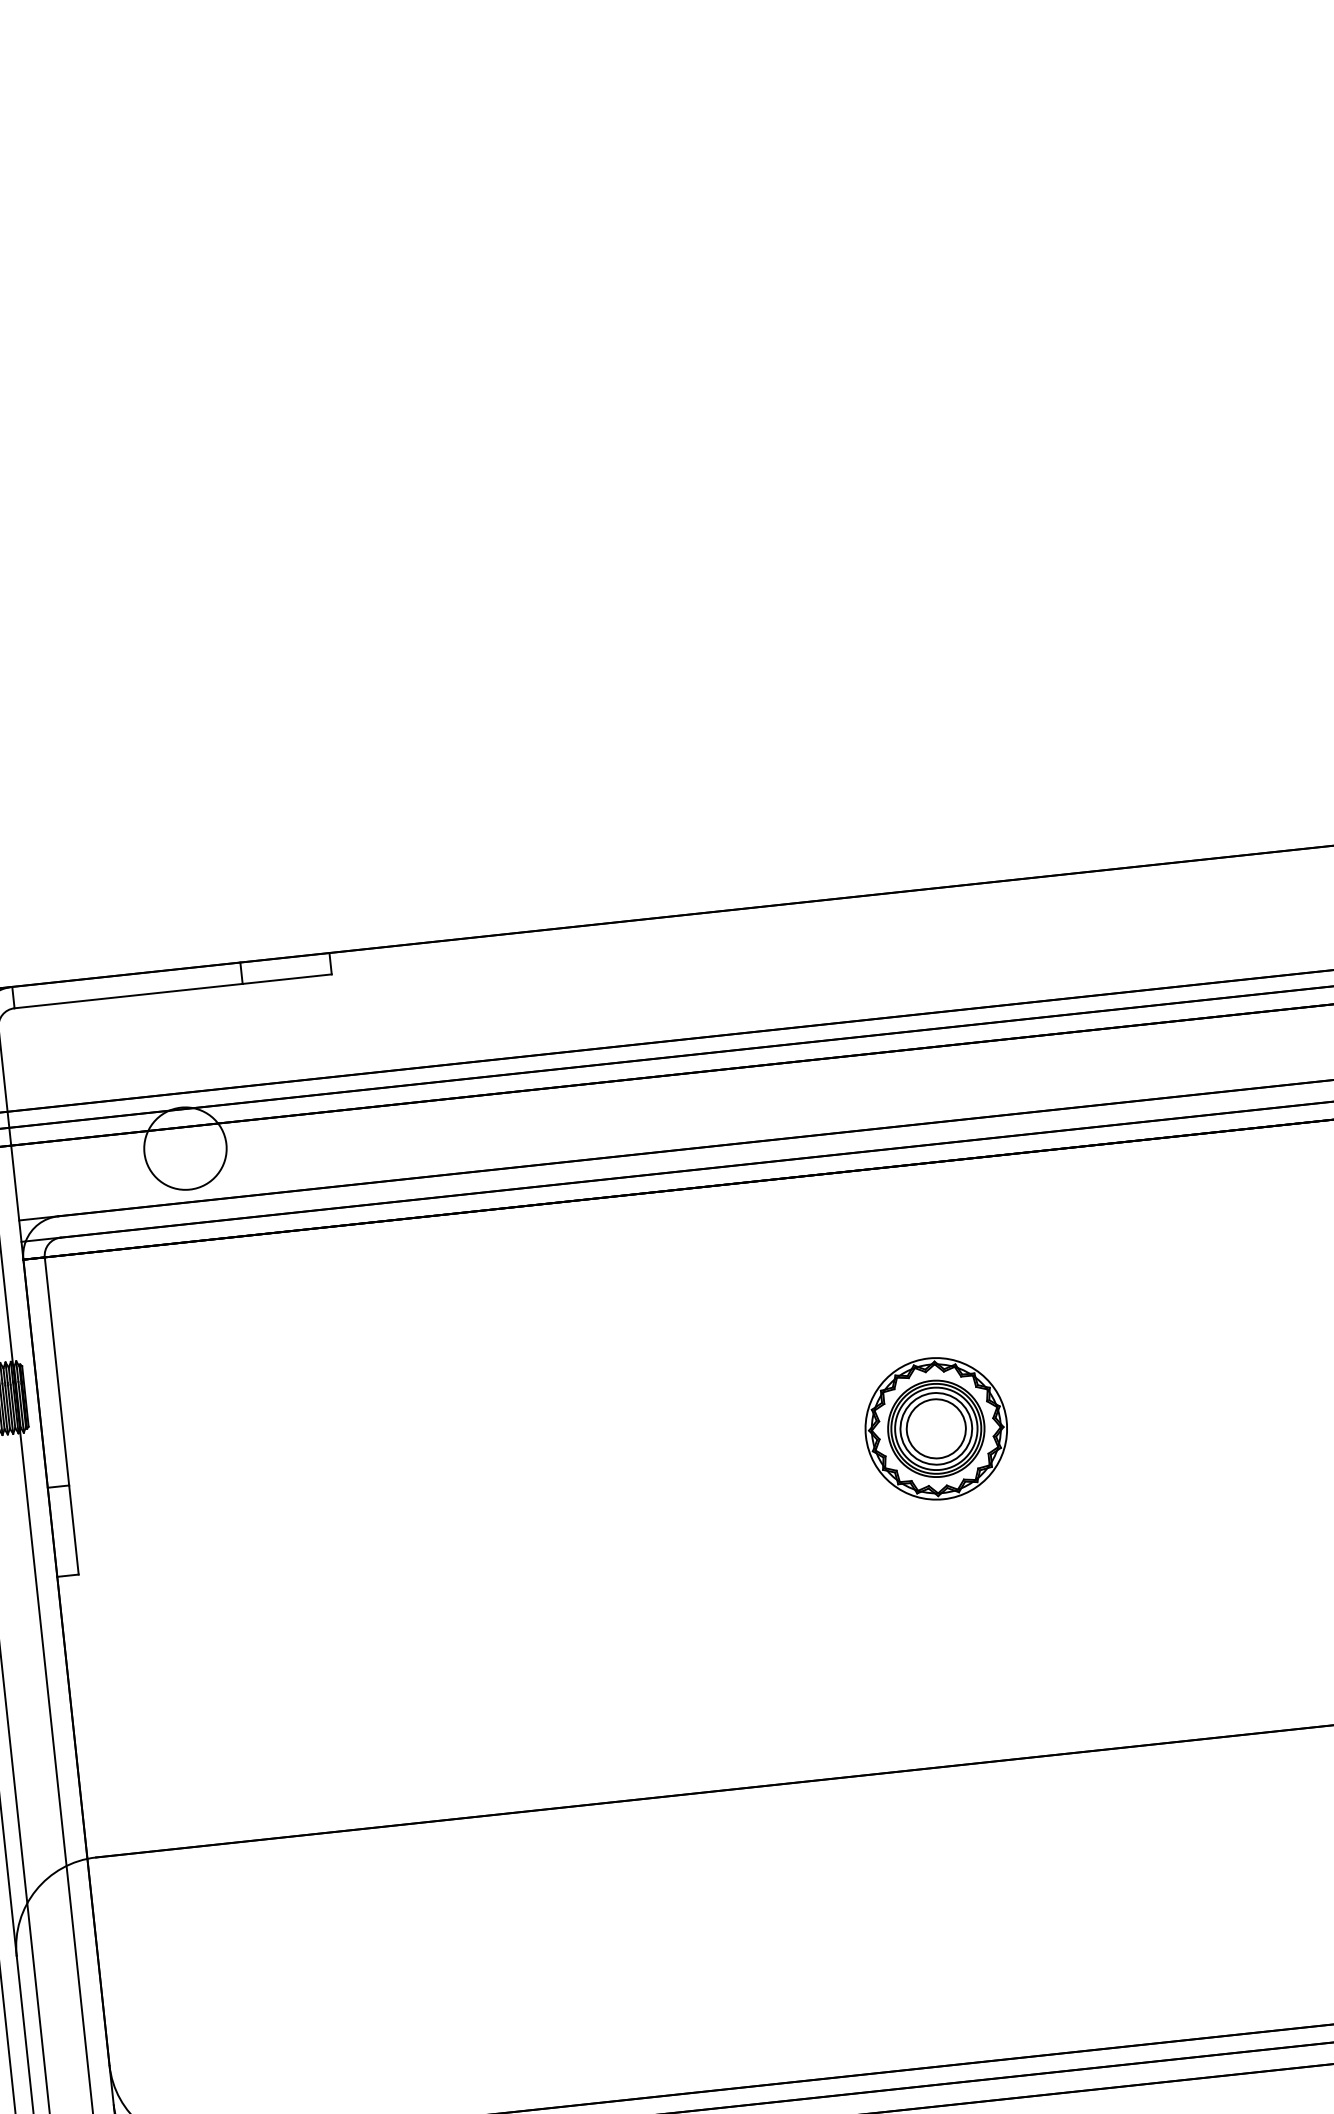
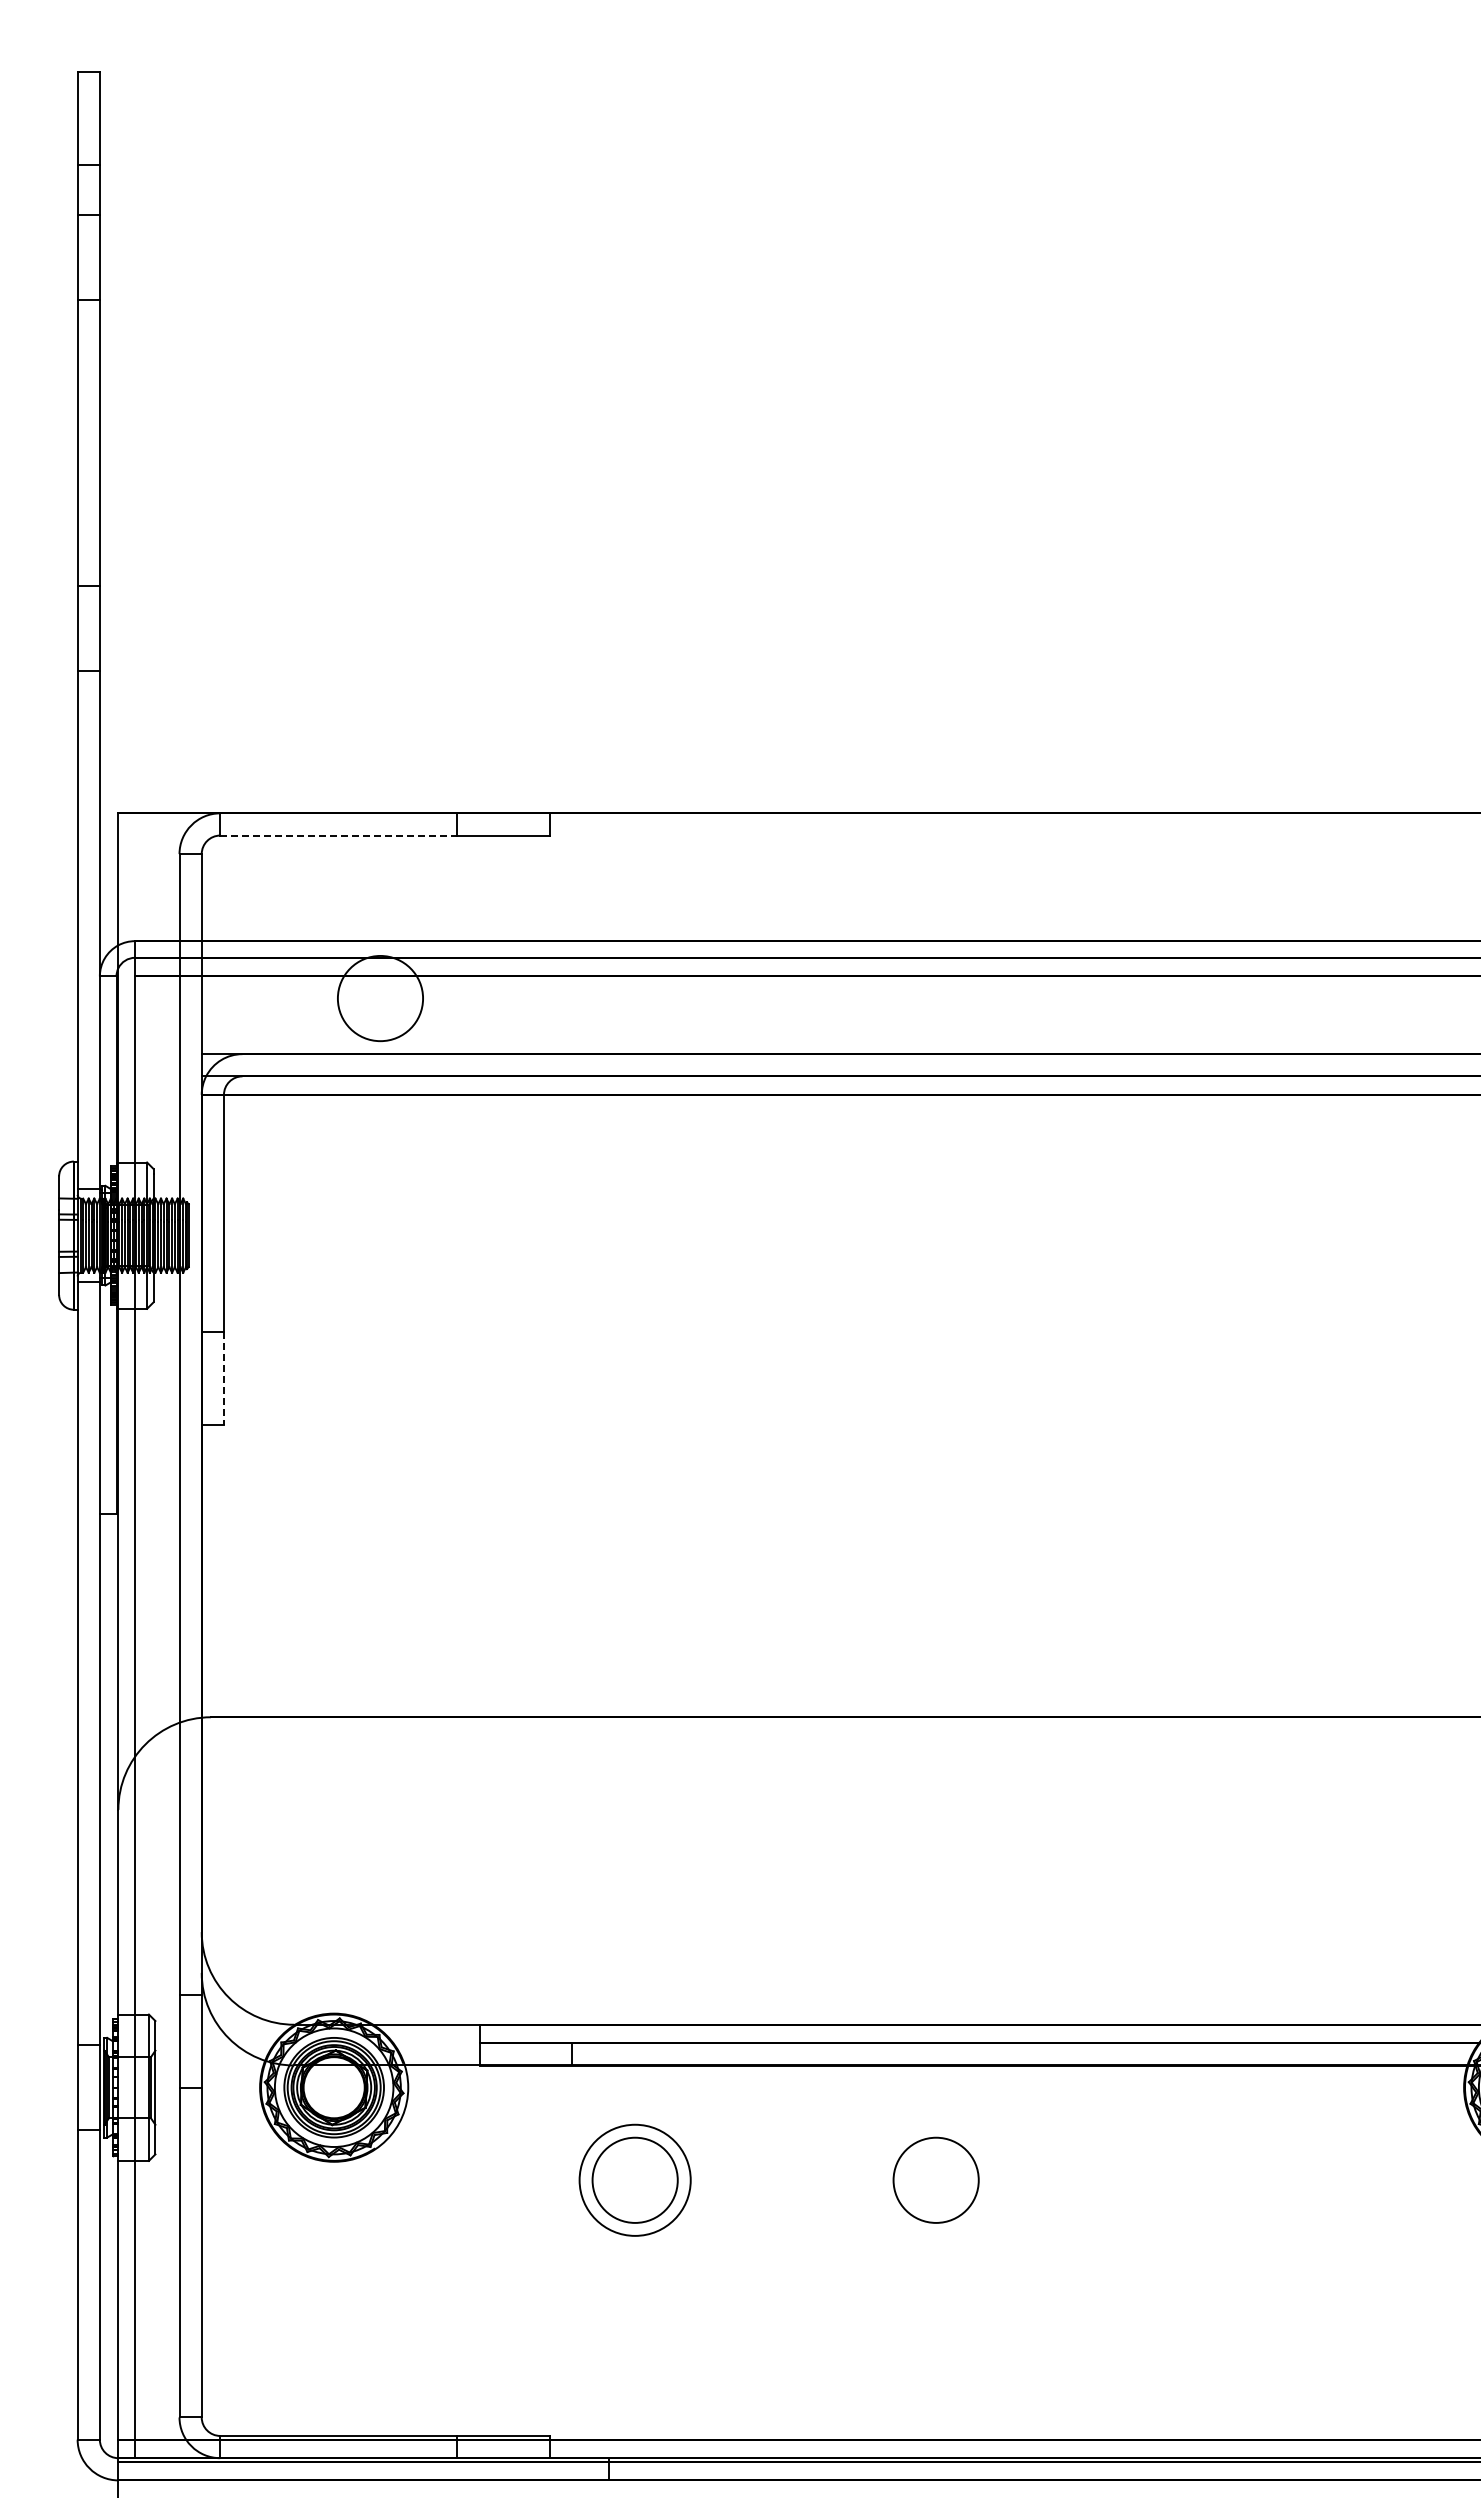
line: (128, 996) -> (338, 835), solid -> dashed
part: (936, 1429) -> (1121, 1369), removed
line: (73, 1530) -> (223, 1378), solid -> dashed

